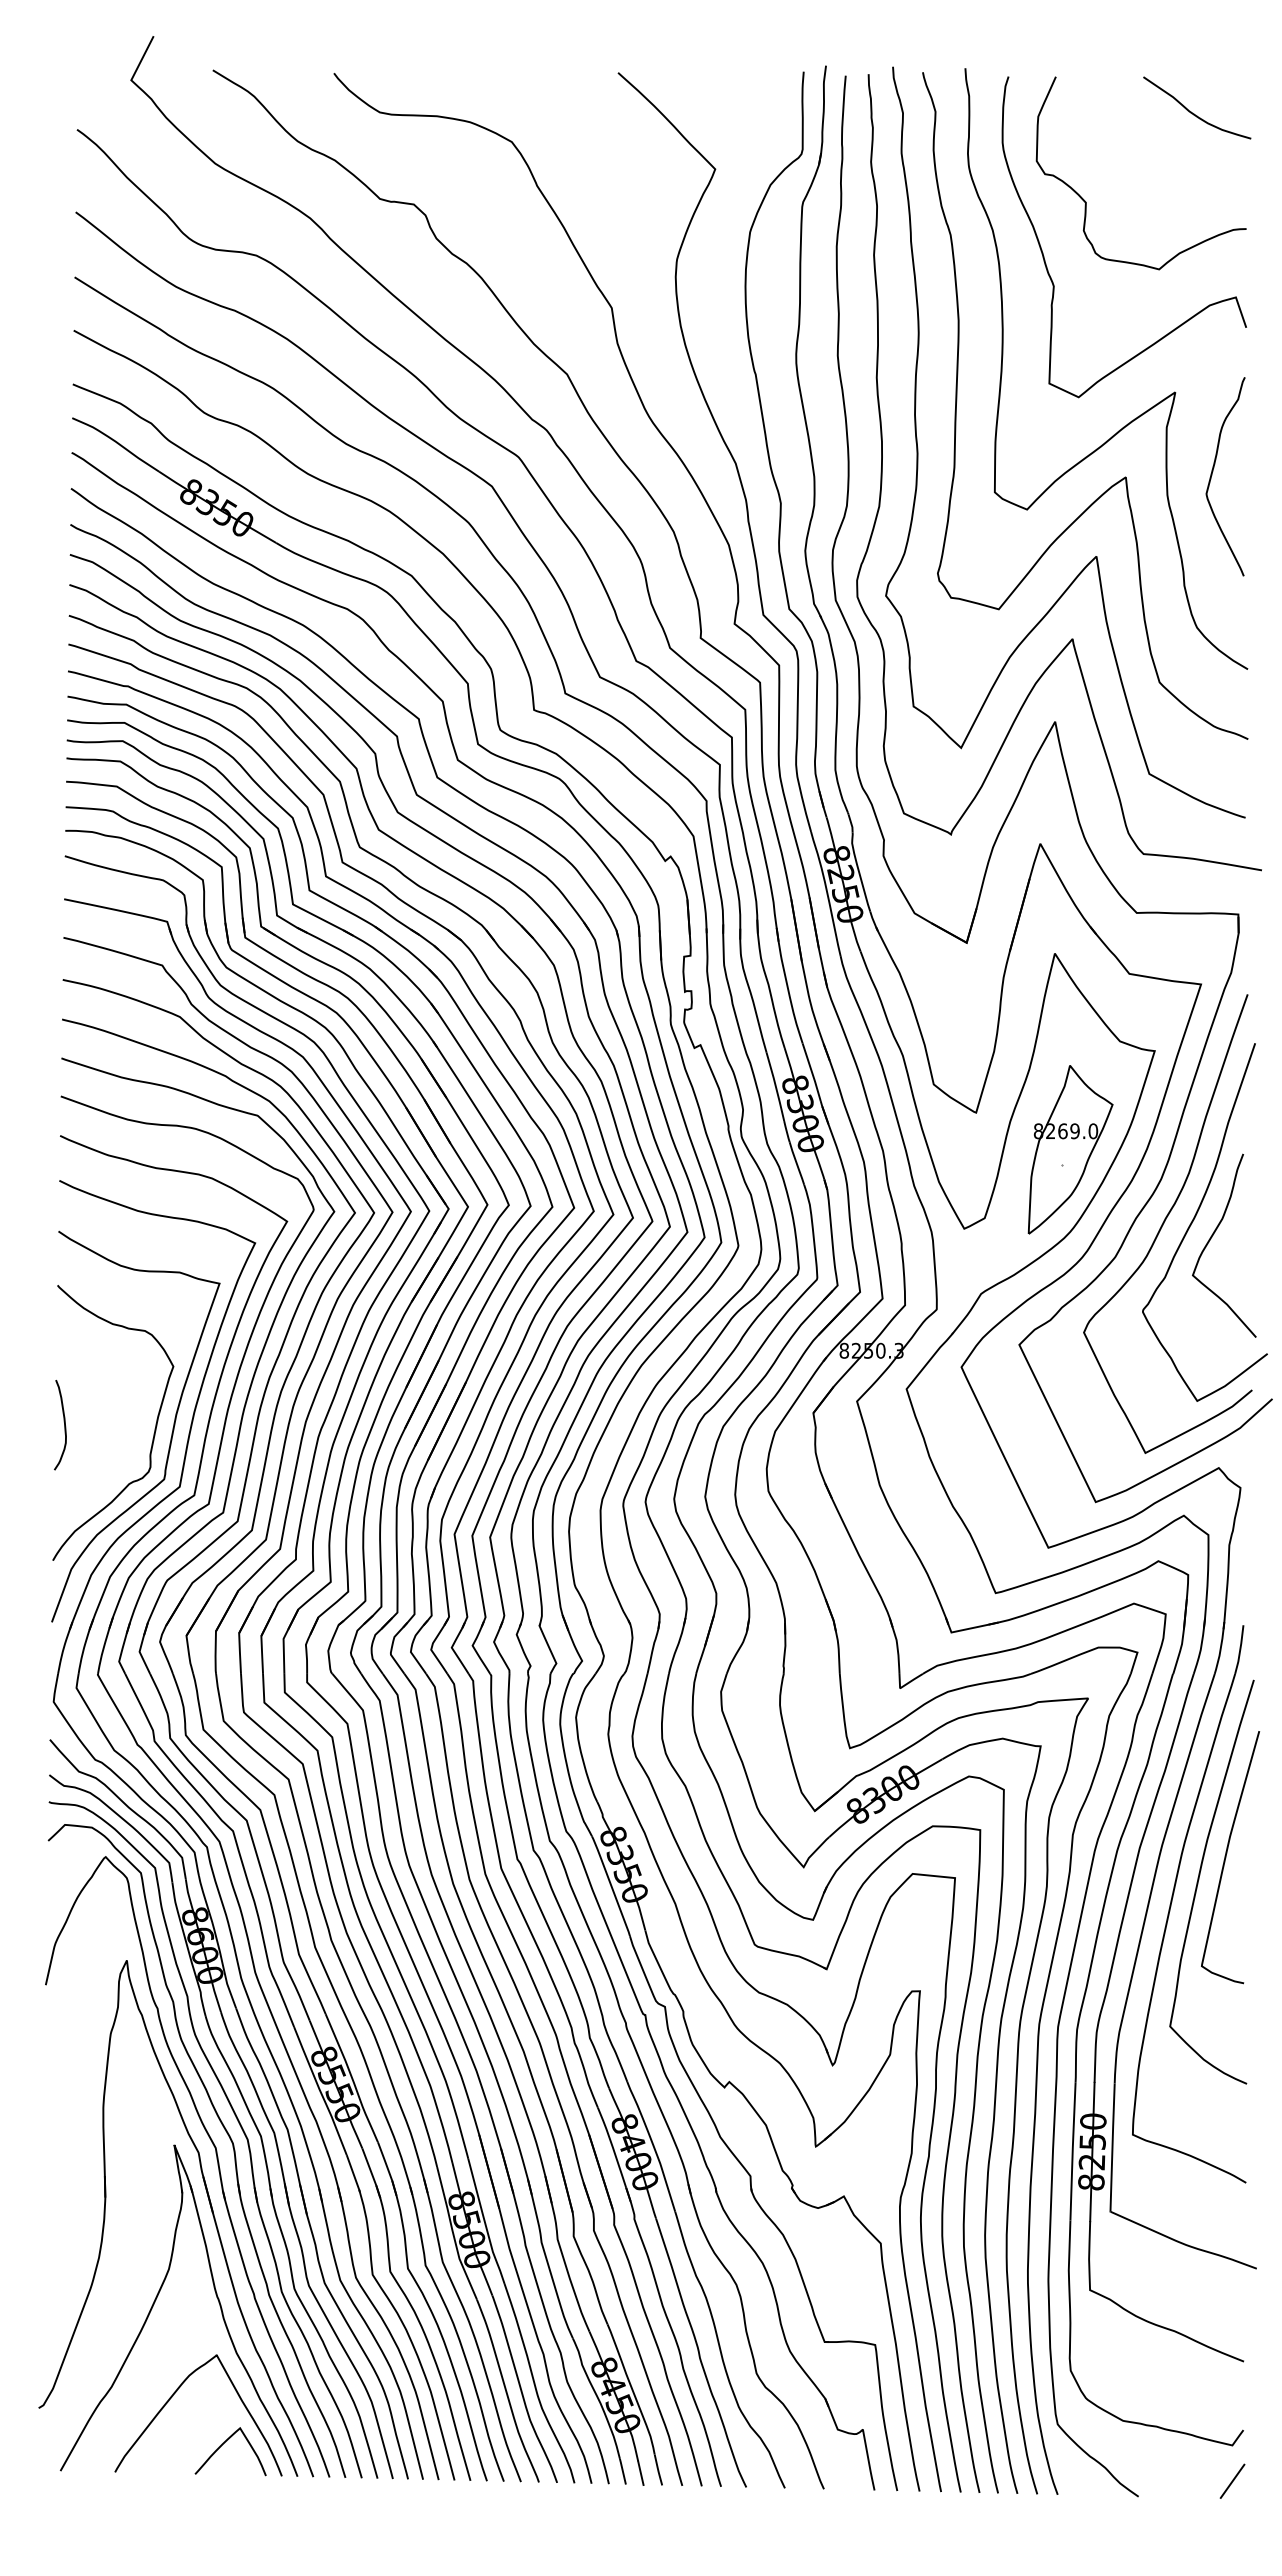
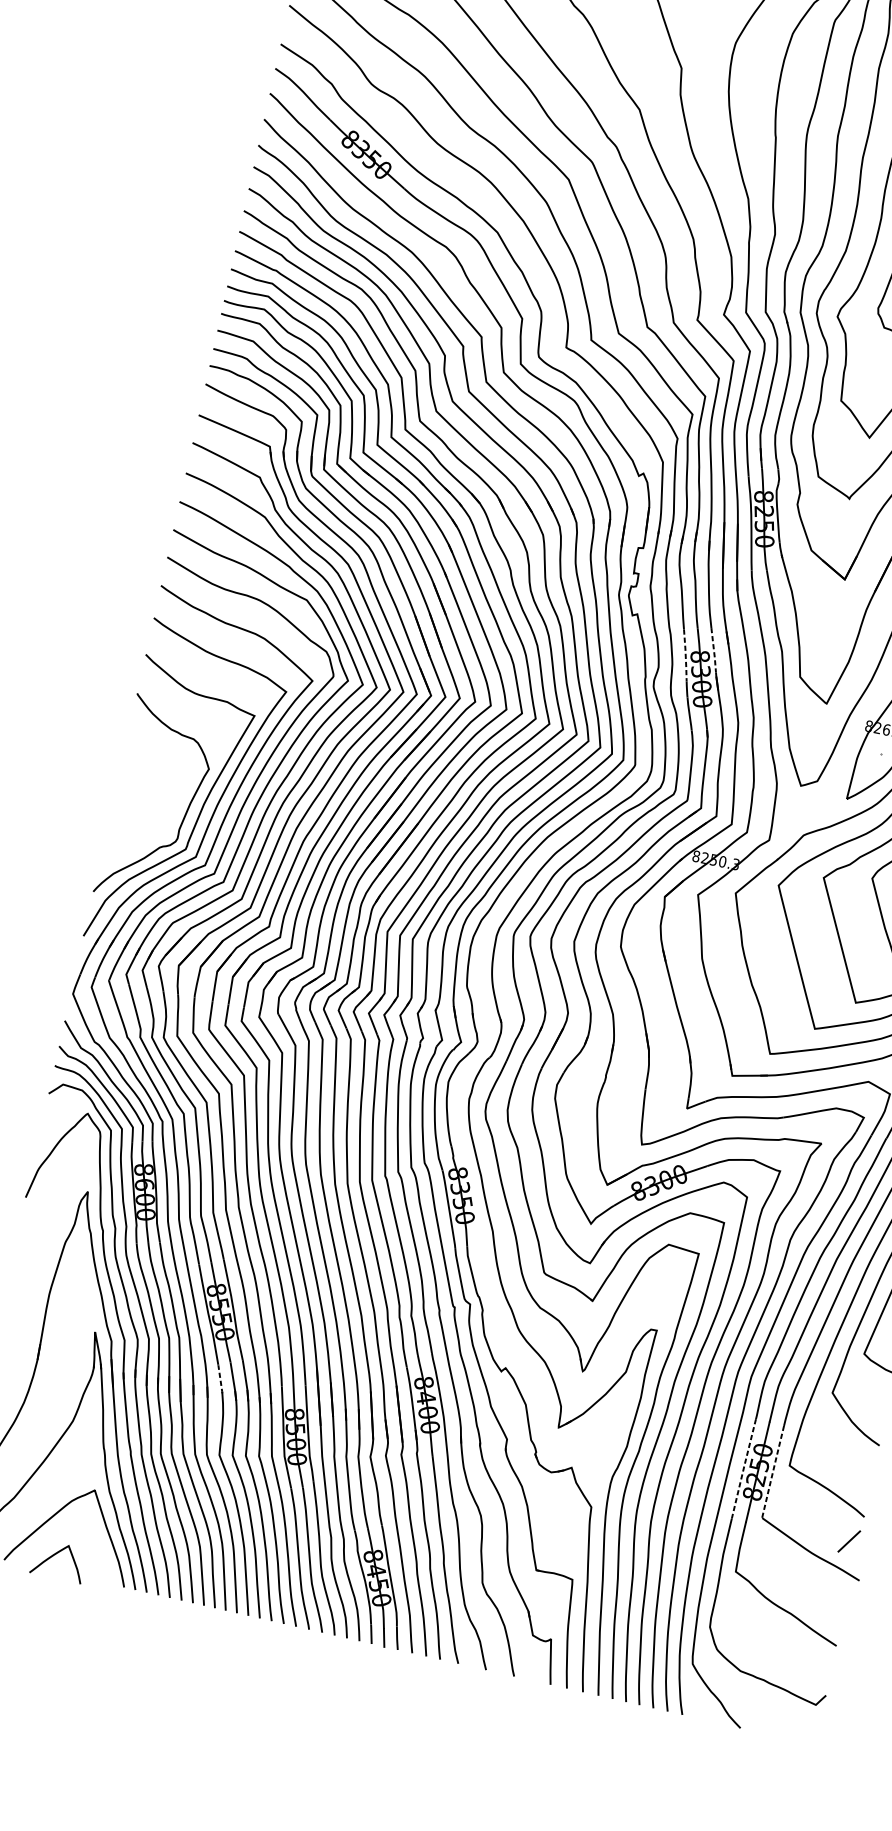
line: (812, 1072) -> (714, 650), solid -> dashed
line: (775, 1086) -> (685, 655), solid -> dashed
curve: (64, 1425) -> (121, 795), removed
line: (1112, 2148) -> (772, 1472), solid -> dashed
line: (1072, 2151) -> (743, 1468), solid -> dashed
line: (353, 2174) -> (220, 1379), solid -> dashed
curve: (223, 2444) -> (54, 1555), moved
line: (1232, 2480) -> (849, 1540), moved

